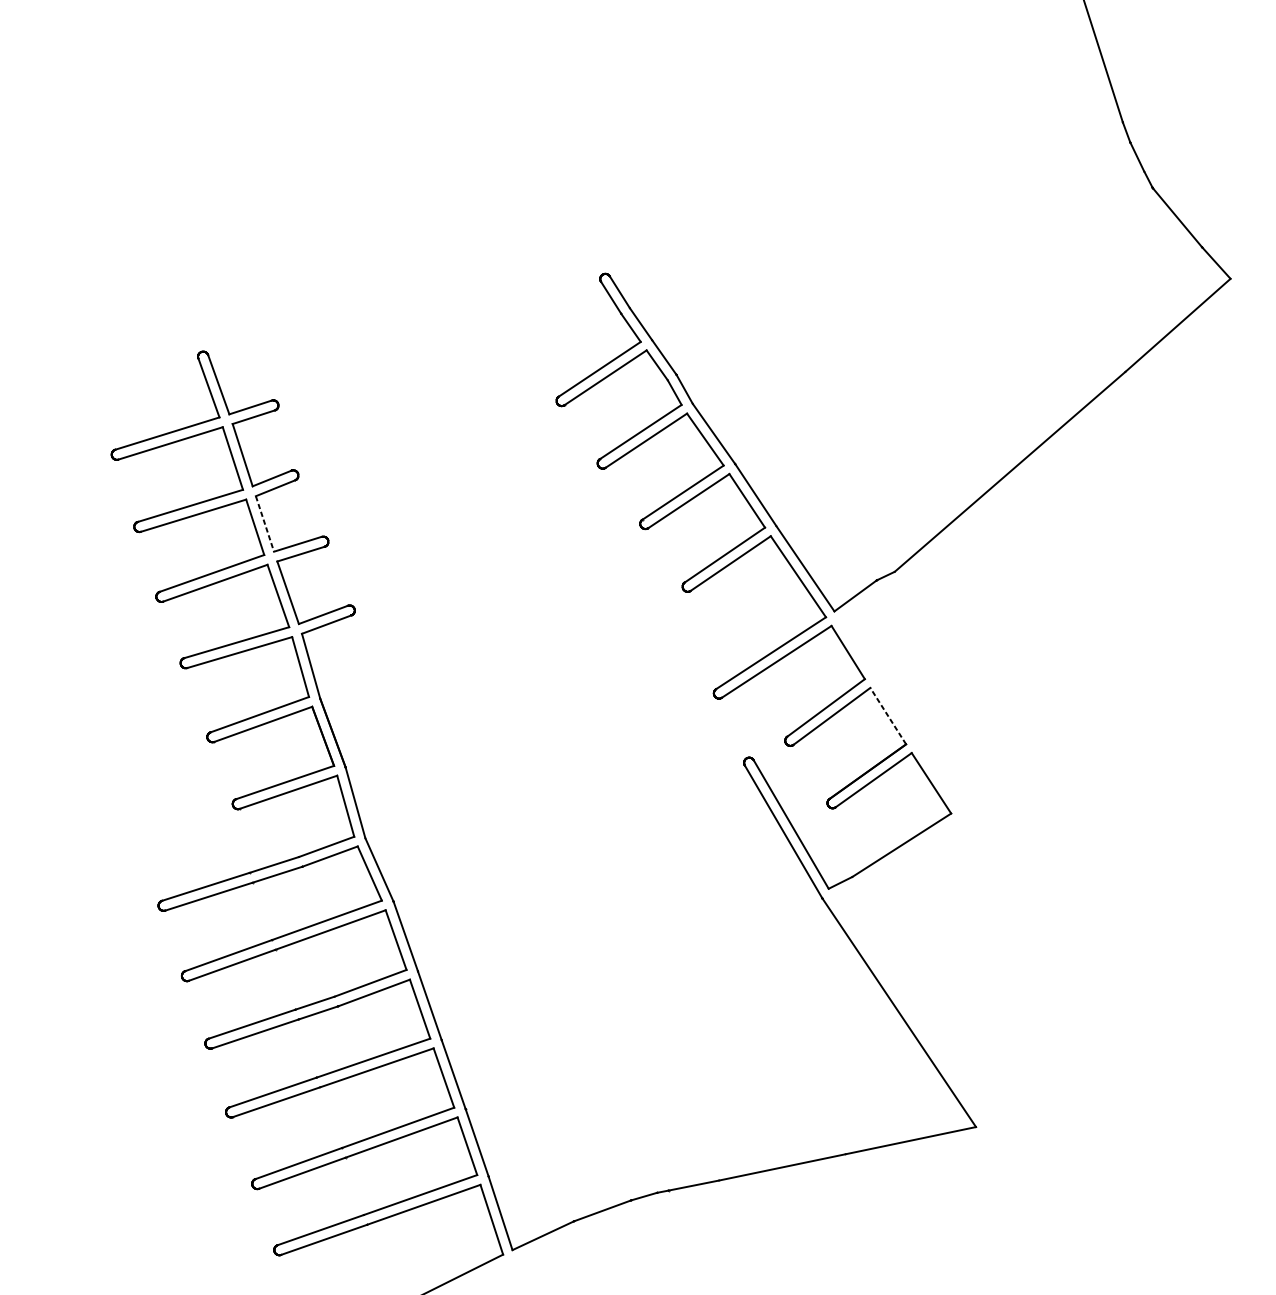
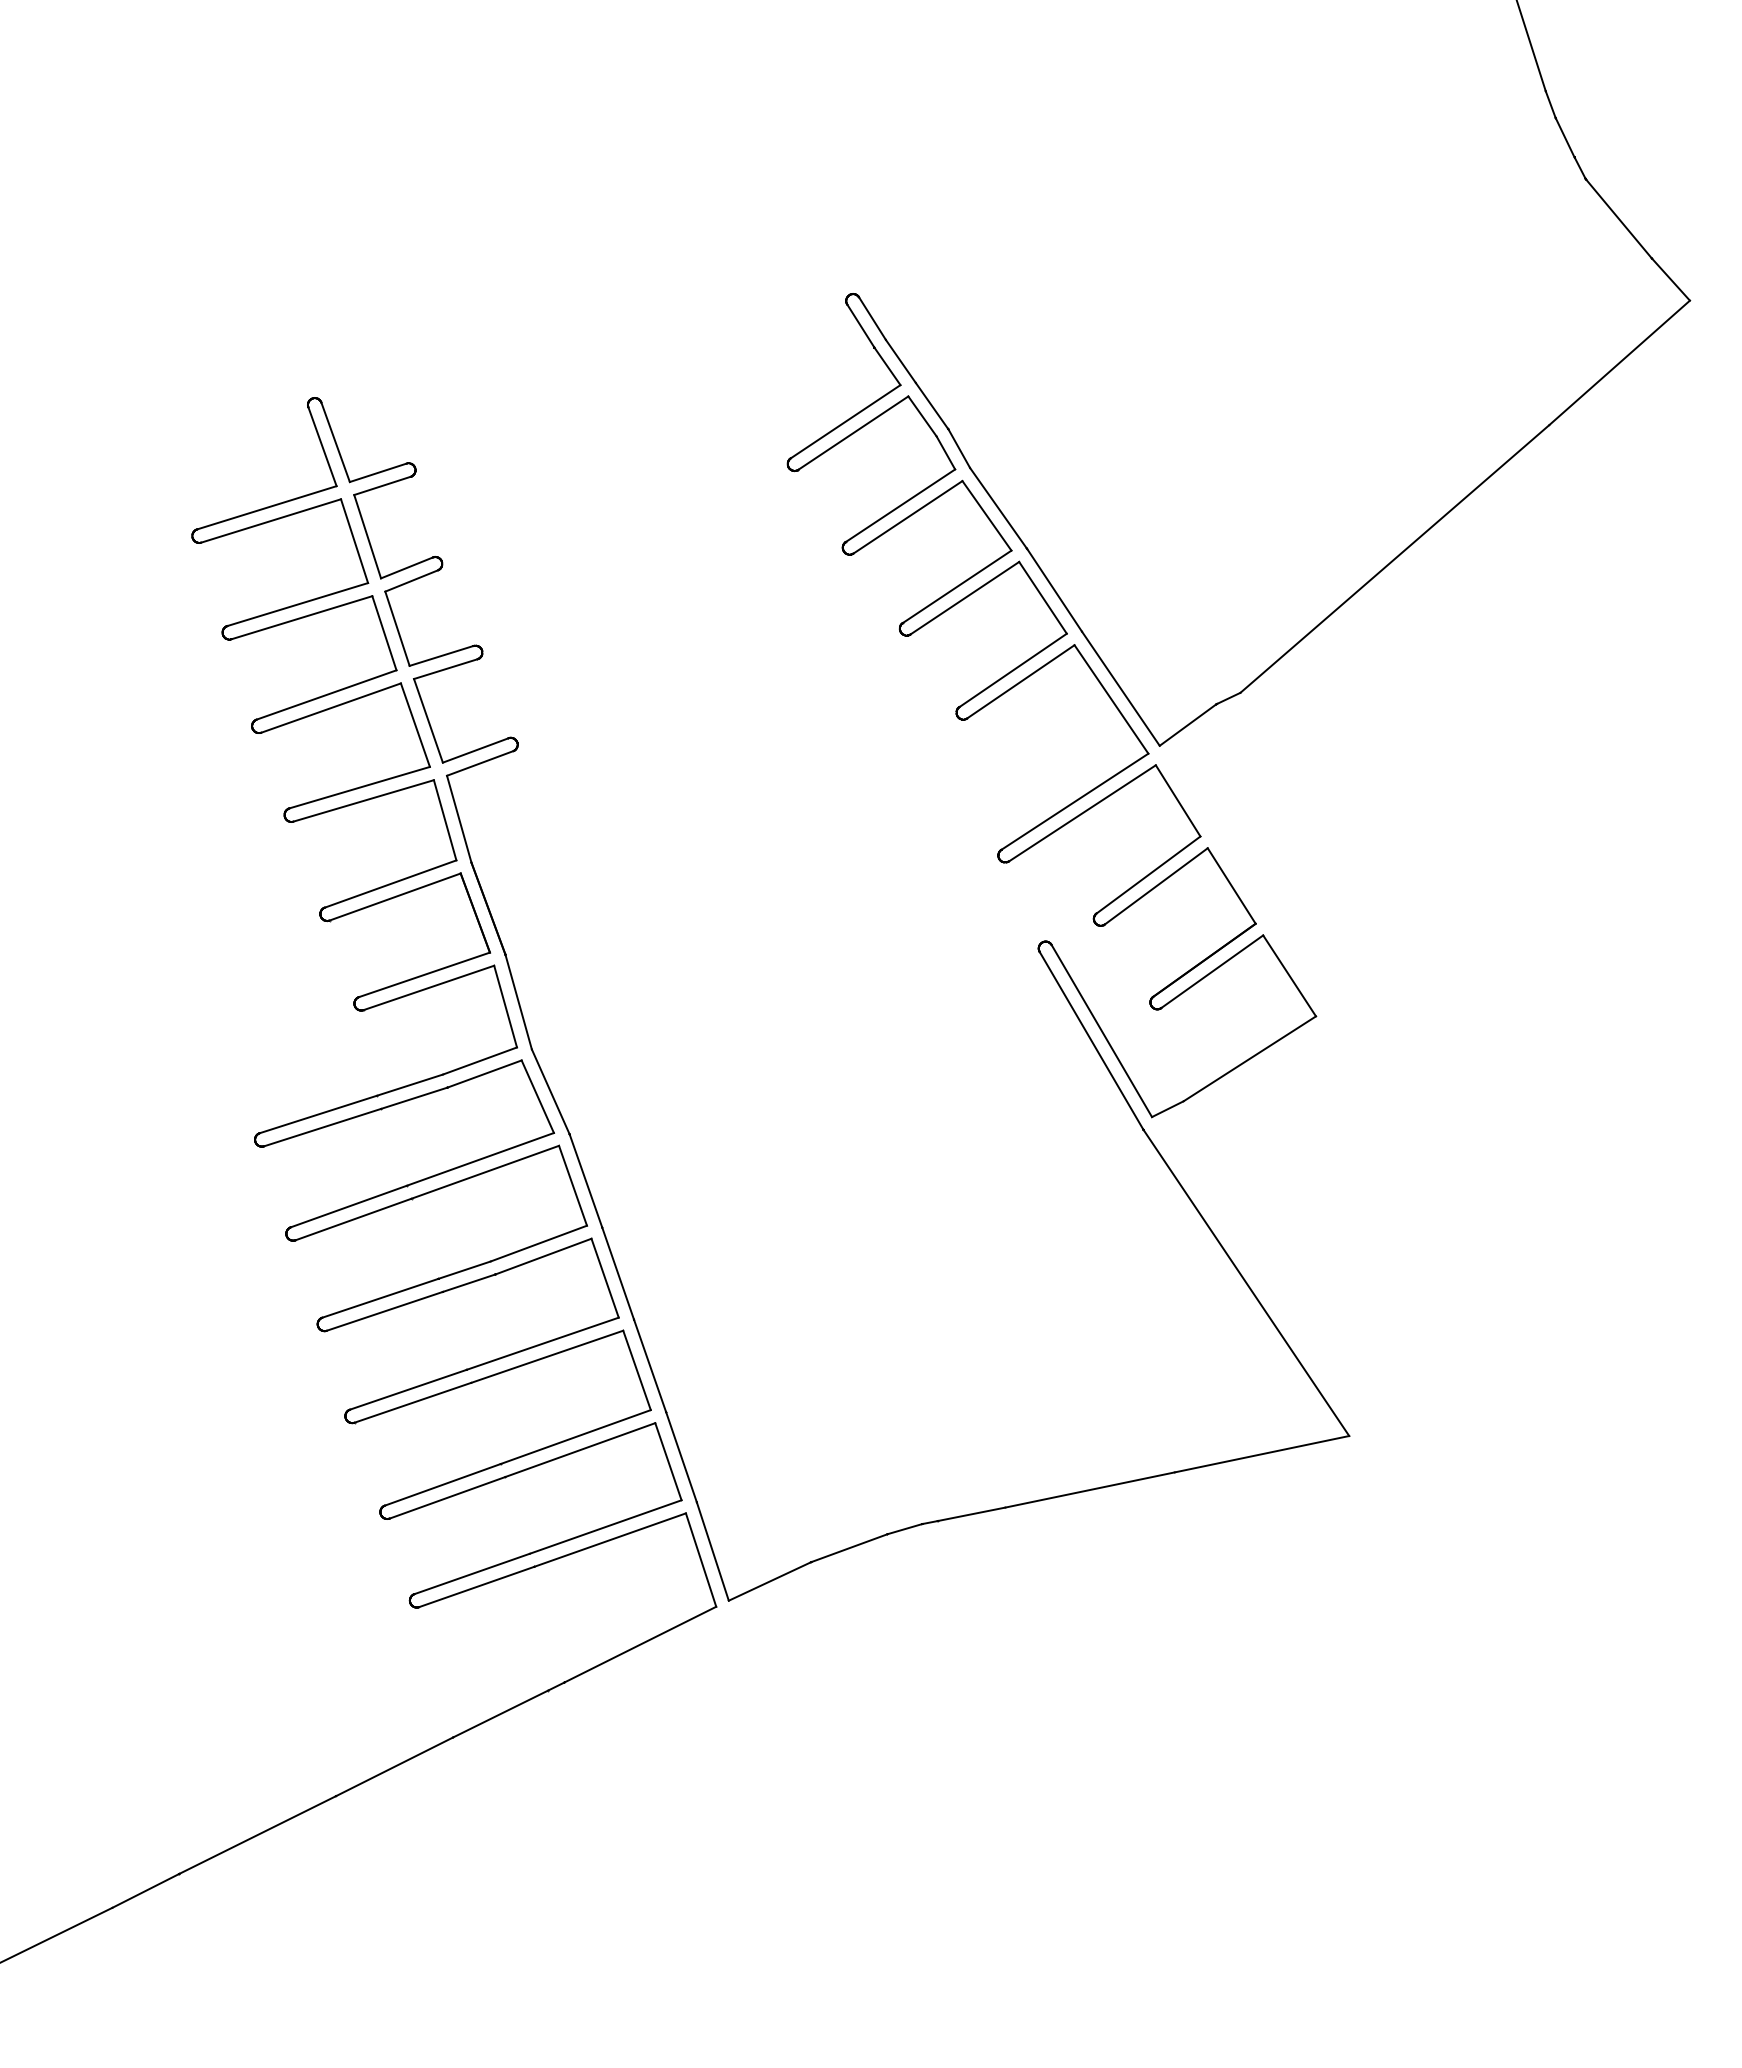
line: (264, 524) -> (397, 629), dashed -> solid
line: (888, 716) -> (1231, 886), dashed -> solid

